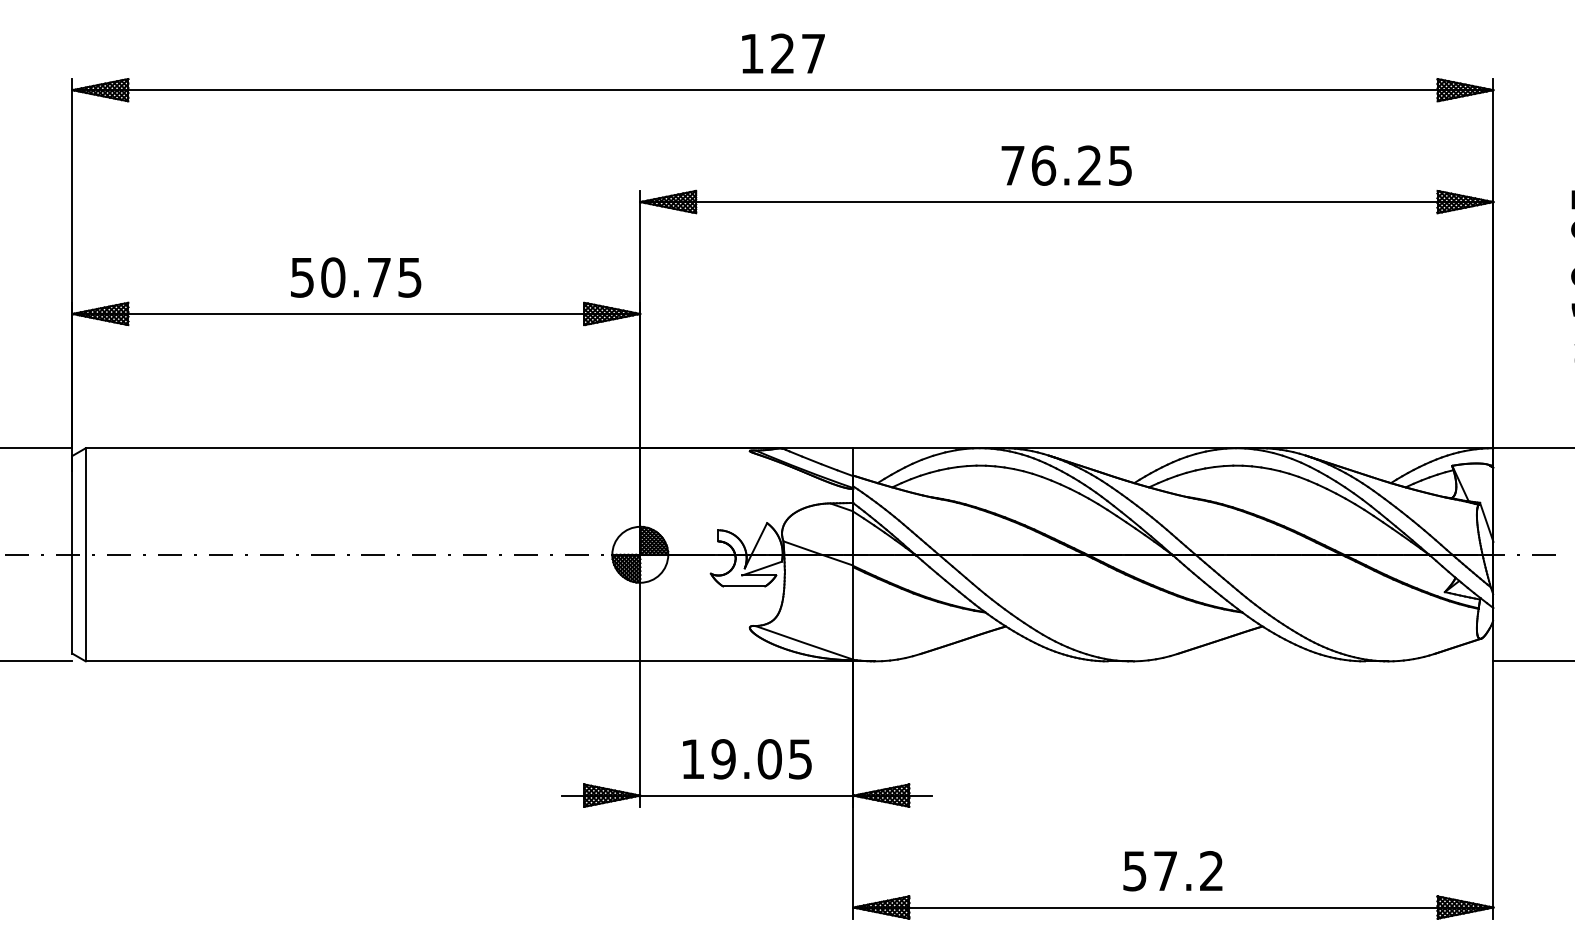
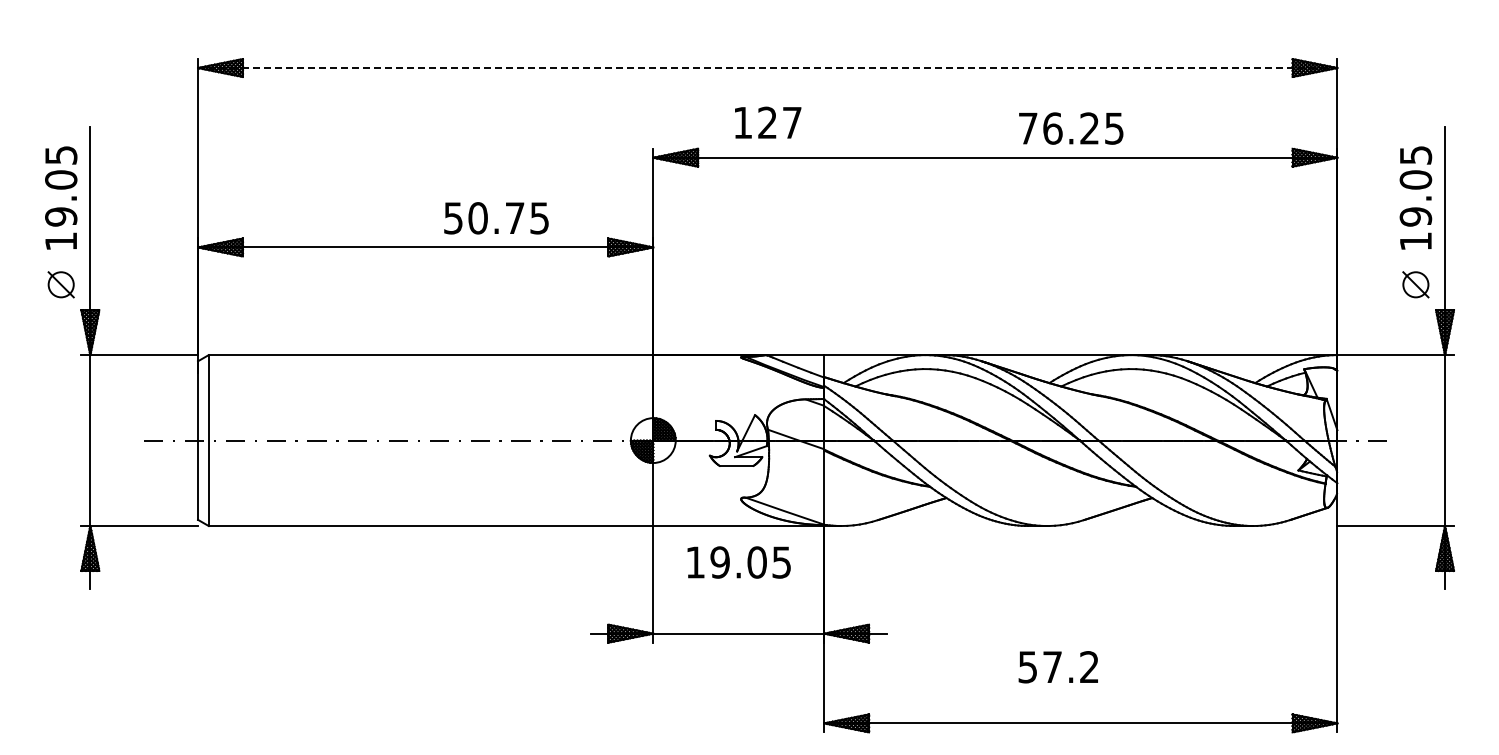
text: (783, 53) -> (768, 122), moved
line: (782, 90) -> (767, 68), solid -> dashed
text: (1067, 165) -> (1071, 128), moved
text: (356, 277) -> (496, 218), moved
text: (746, 759) -> (738, 562), moved
text: (1171, 871) -> (1057, 667), moved

